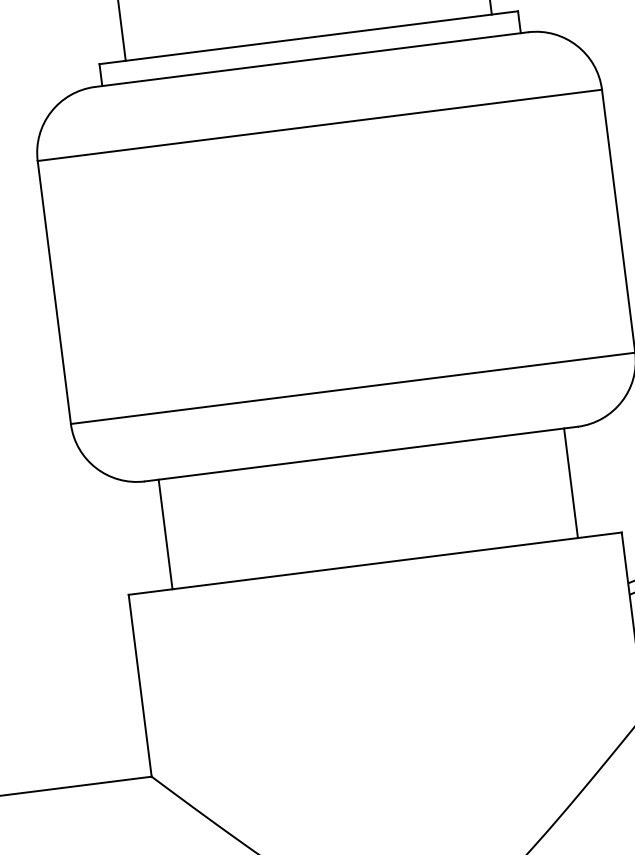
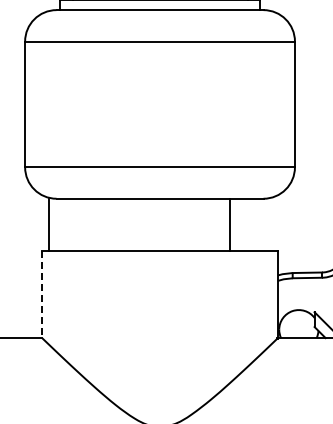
line: (569, 482) -> (229, 224), moved
line: (166, 533) -> (49, 224), moved
line: (140, 685) -> (42, 294), solid -> dashed

